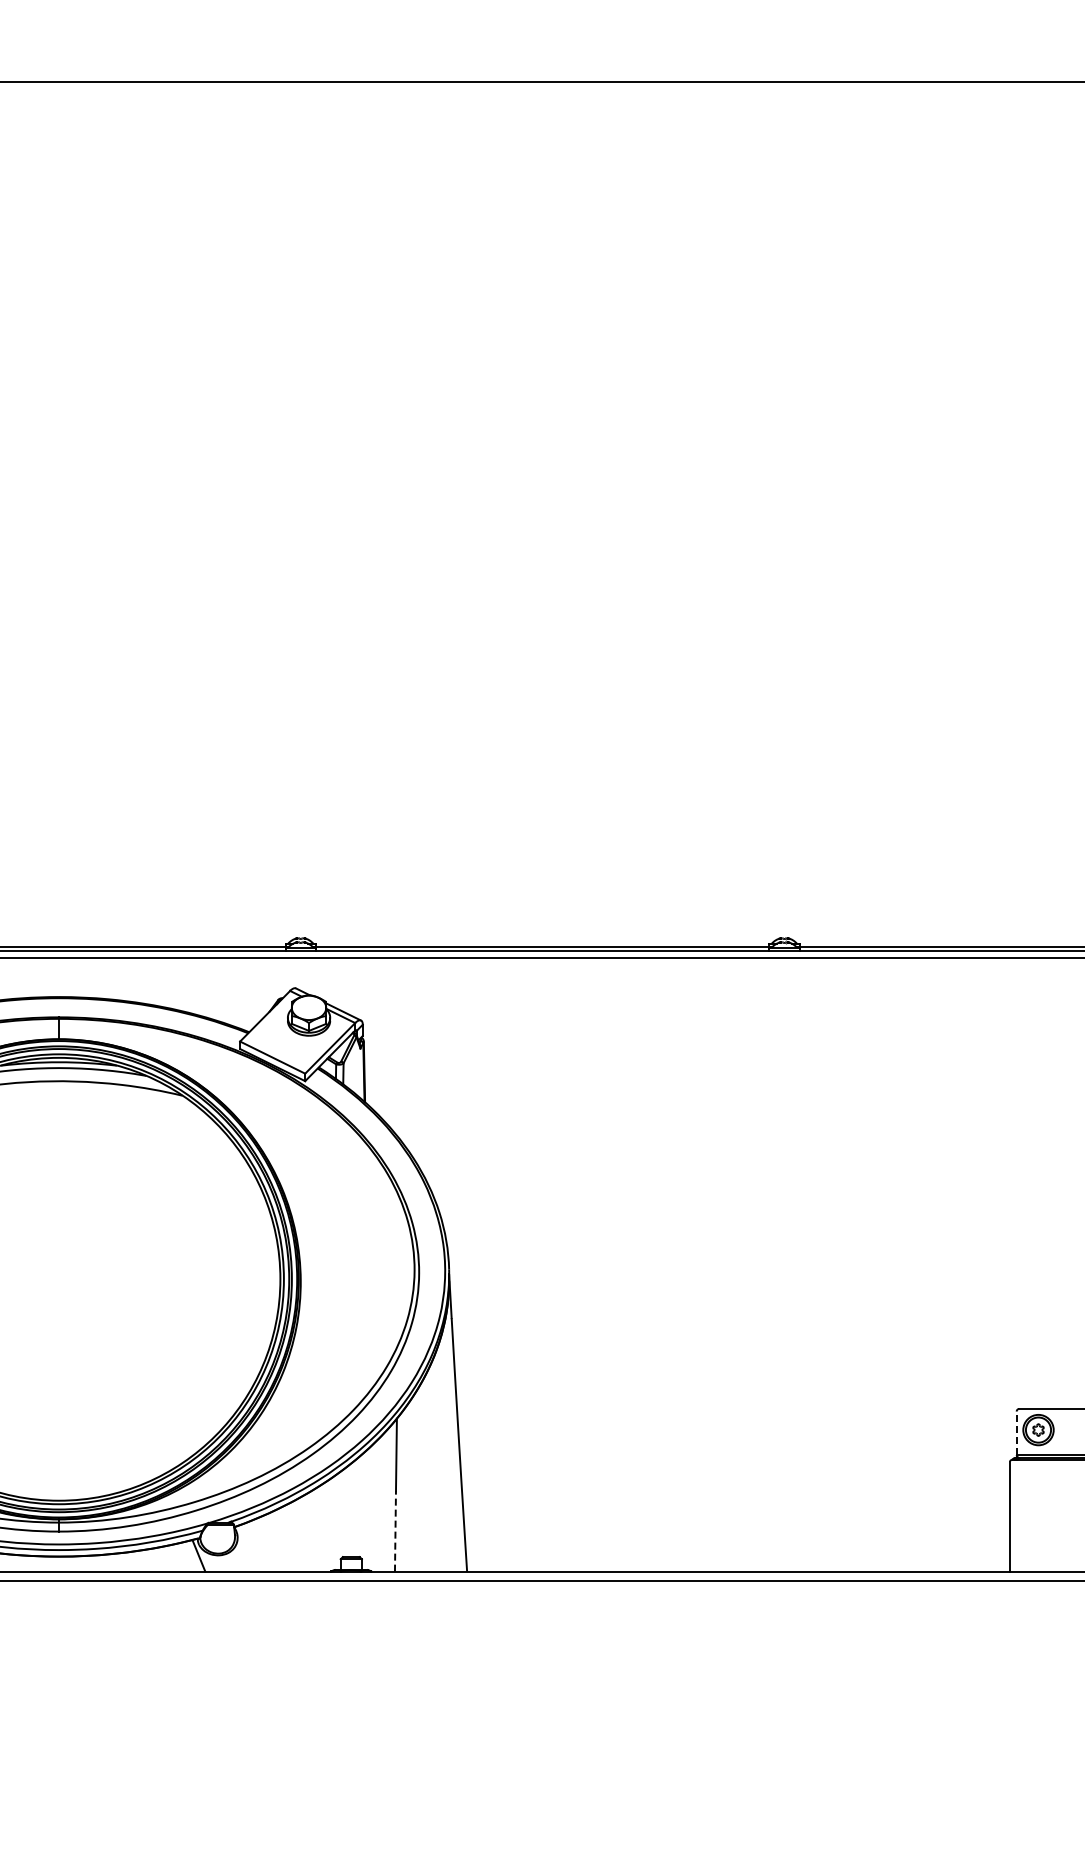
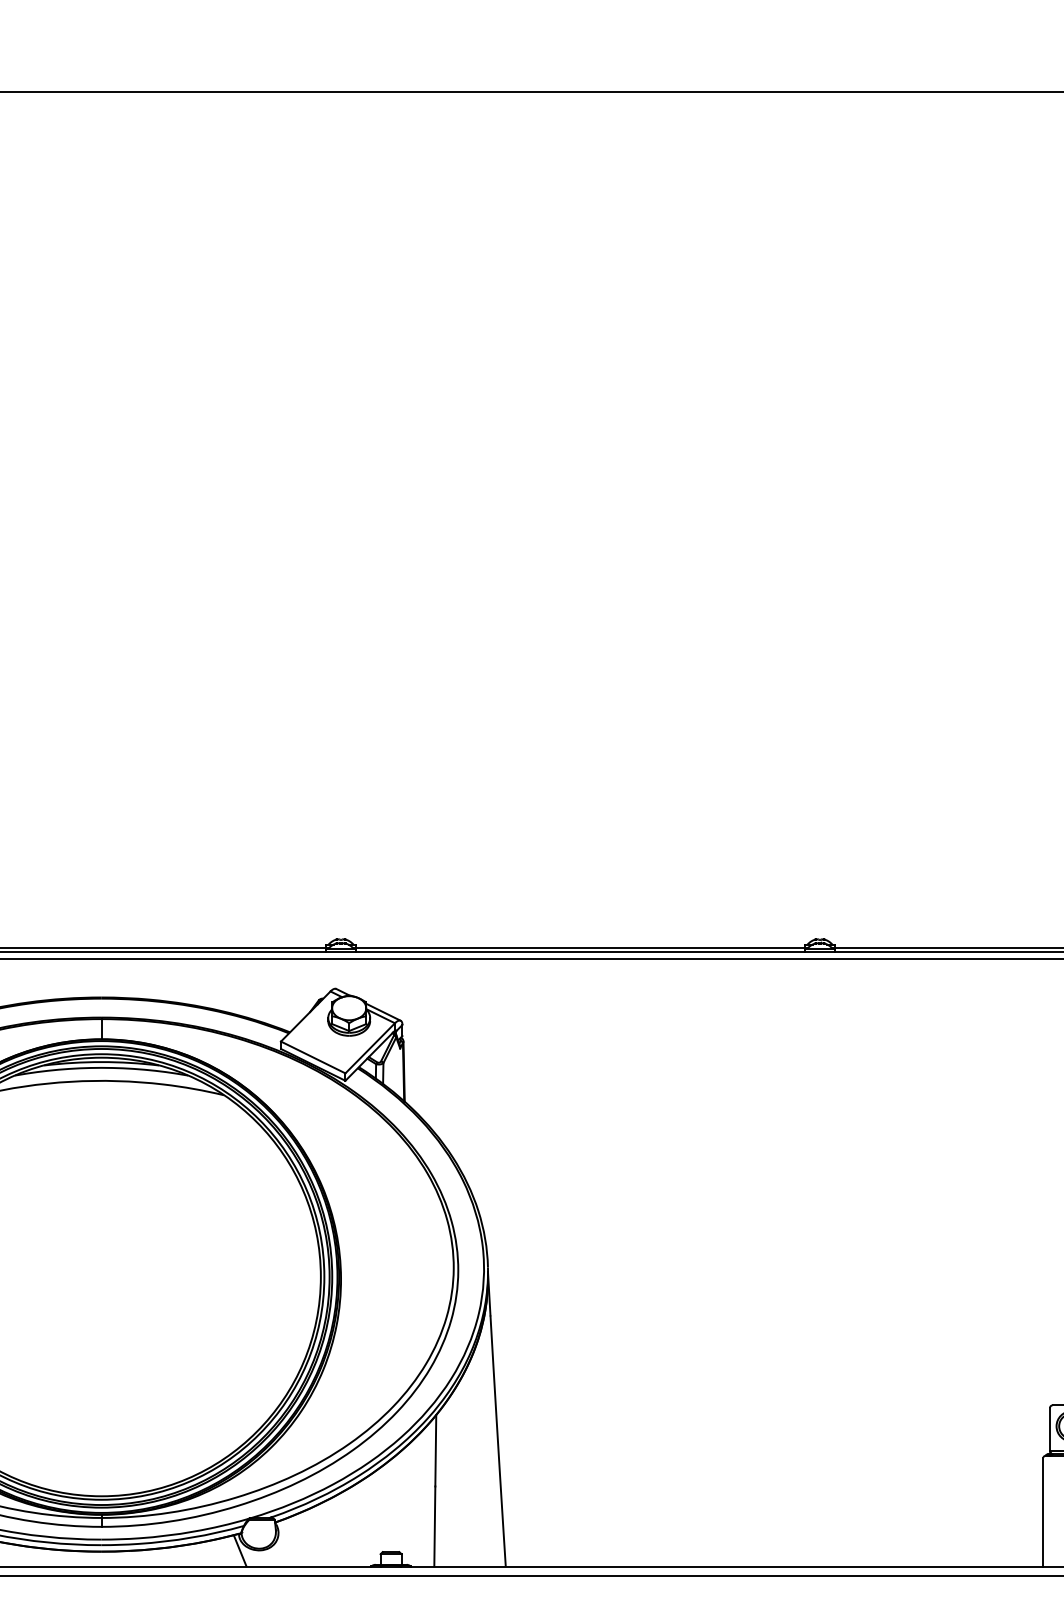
line: (1016, 1433) -> (1049, 1429), dashed -> solid
line: (395, 1530) -> (434, 1525), dashed -> solid

